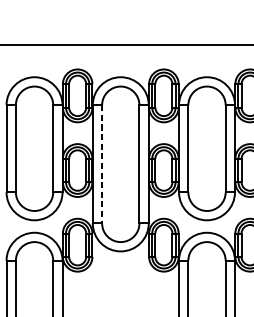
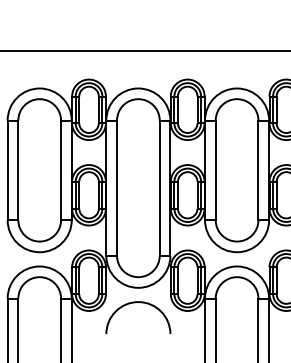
line: (102, 164) -> (117, 188), dashed -> solid
arc: (118, 265) -> (135, 303), added

